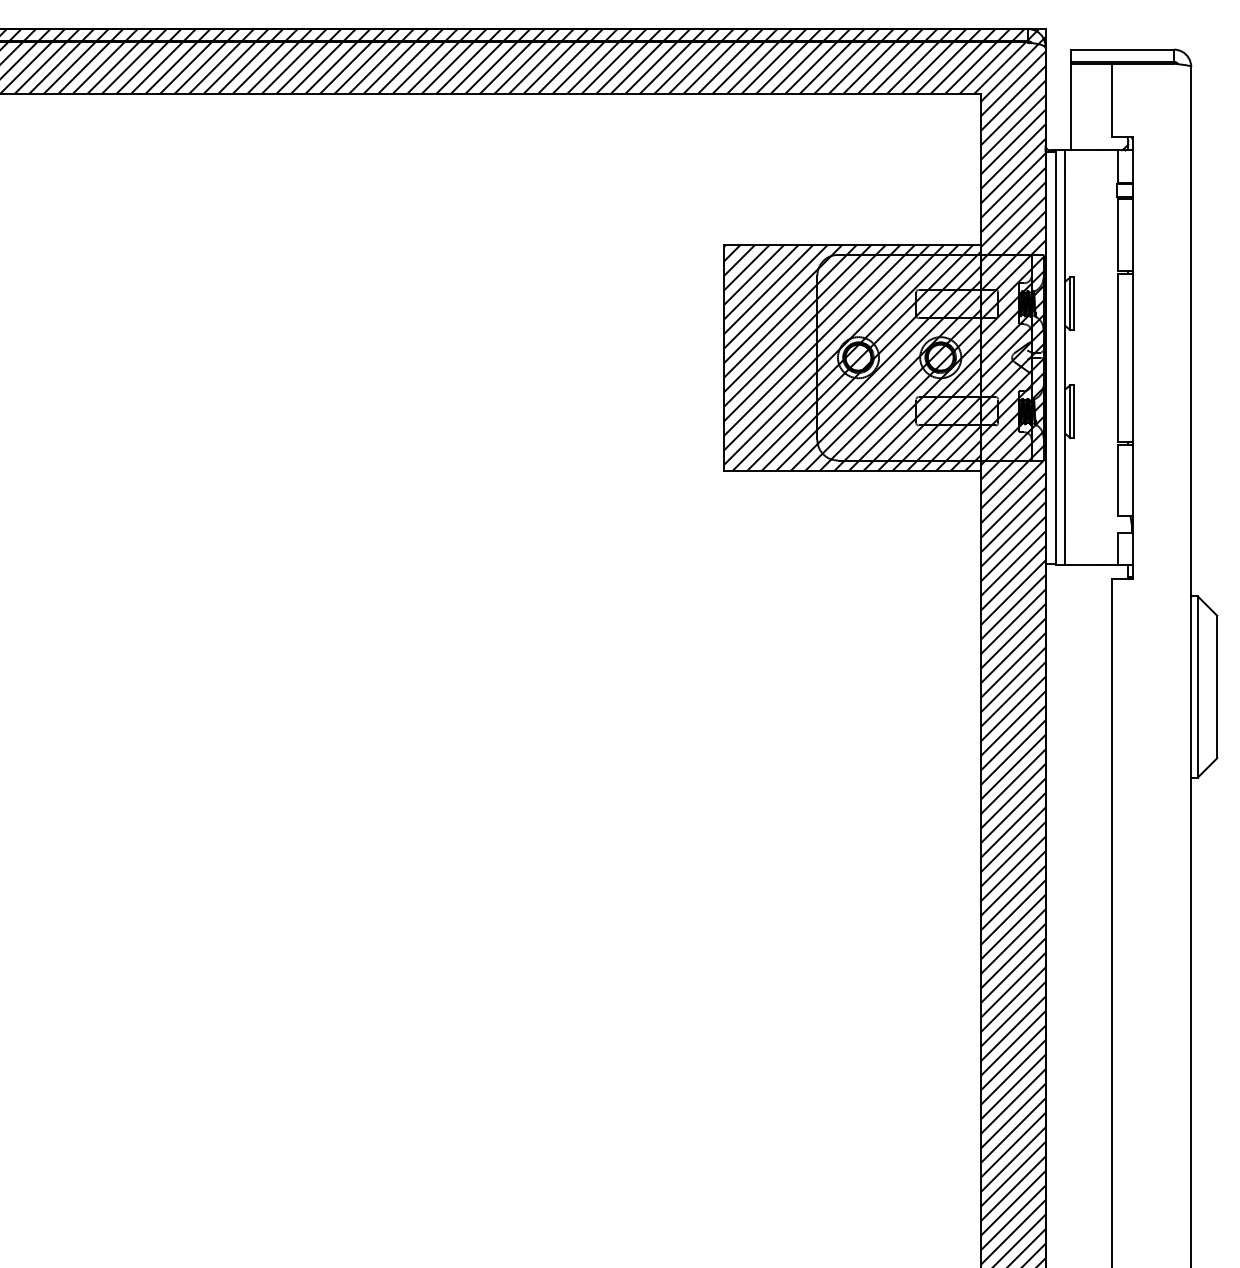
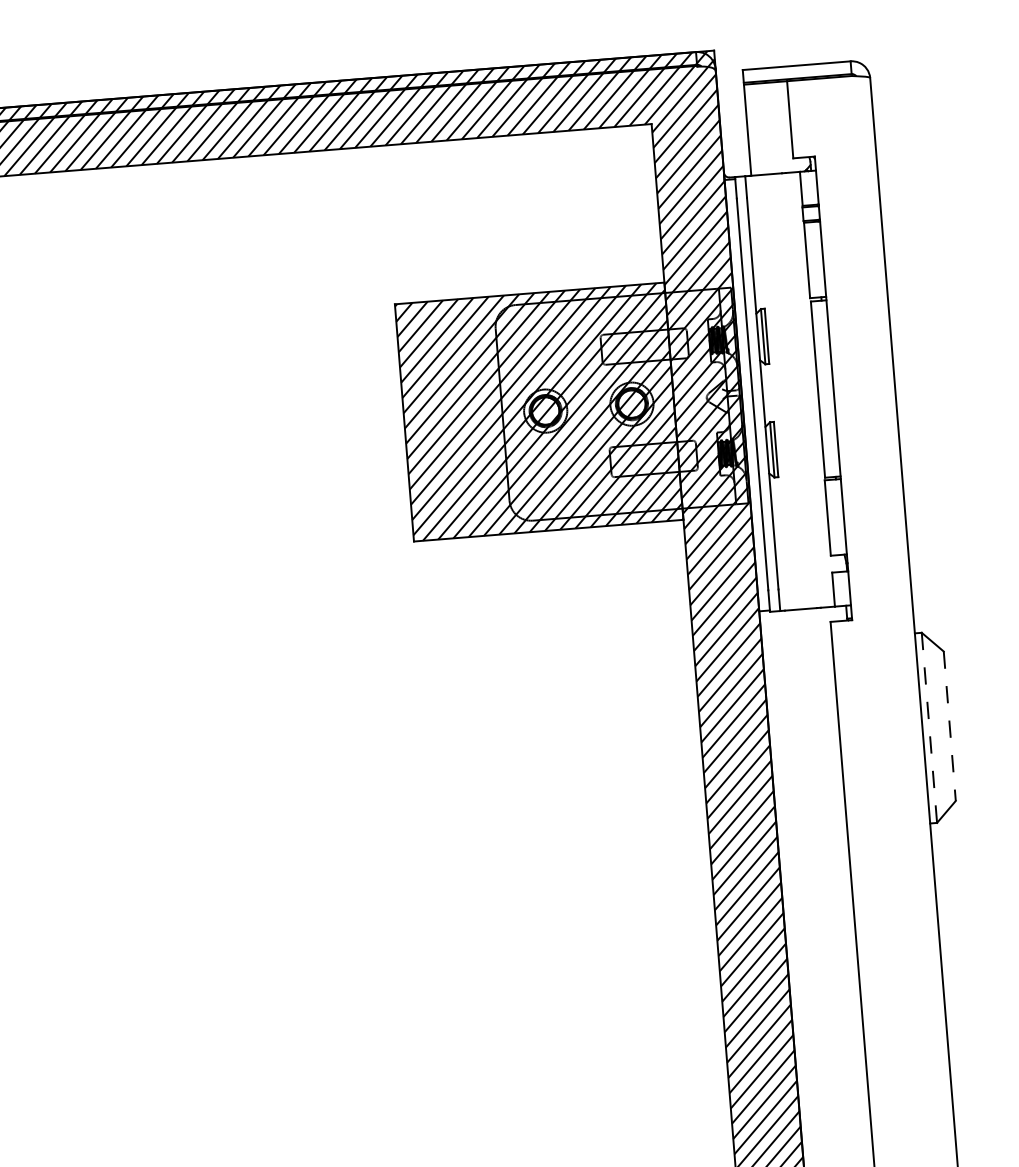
line: (1197, 687) -> (929, 728), solid -> dashed
line: (1217, 687) -> (950, 726), solid -> dashed

